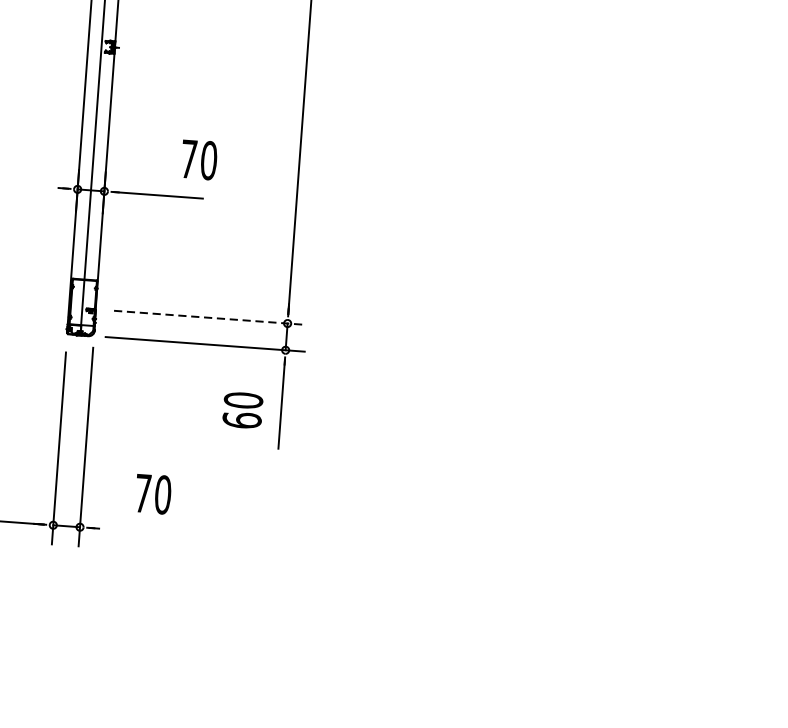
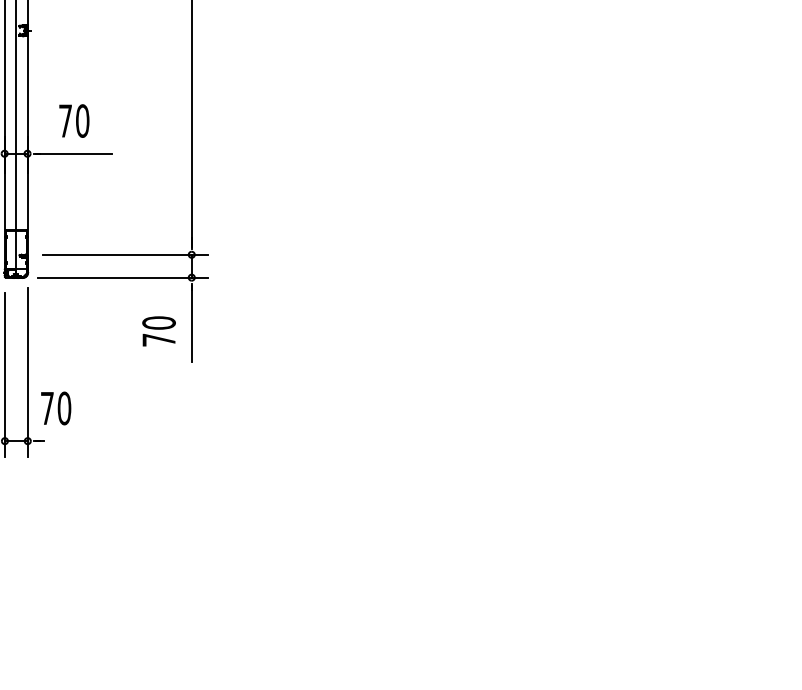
text: (199, 159) -> (74, 120), moved
line: (211, 317) -> (126, 254), dashed -> solid
text: (241, 419) -> (158, 339), 60 -> 70
text: (153, 494) -> (56, 408), moved

